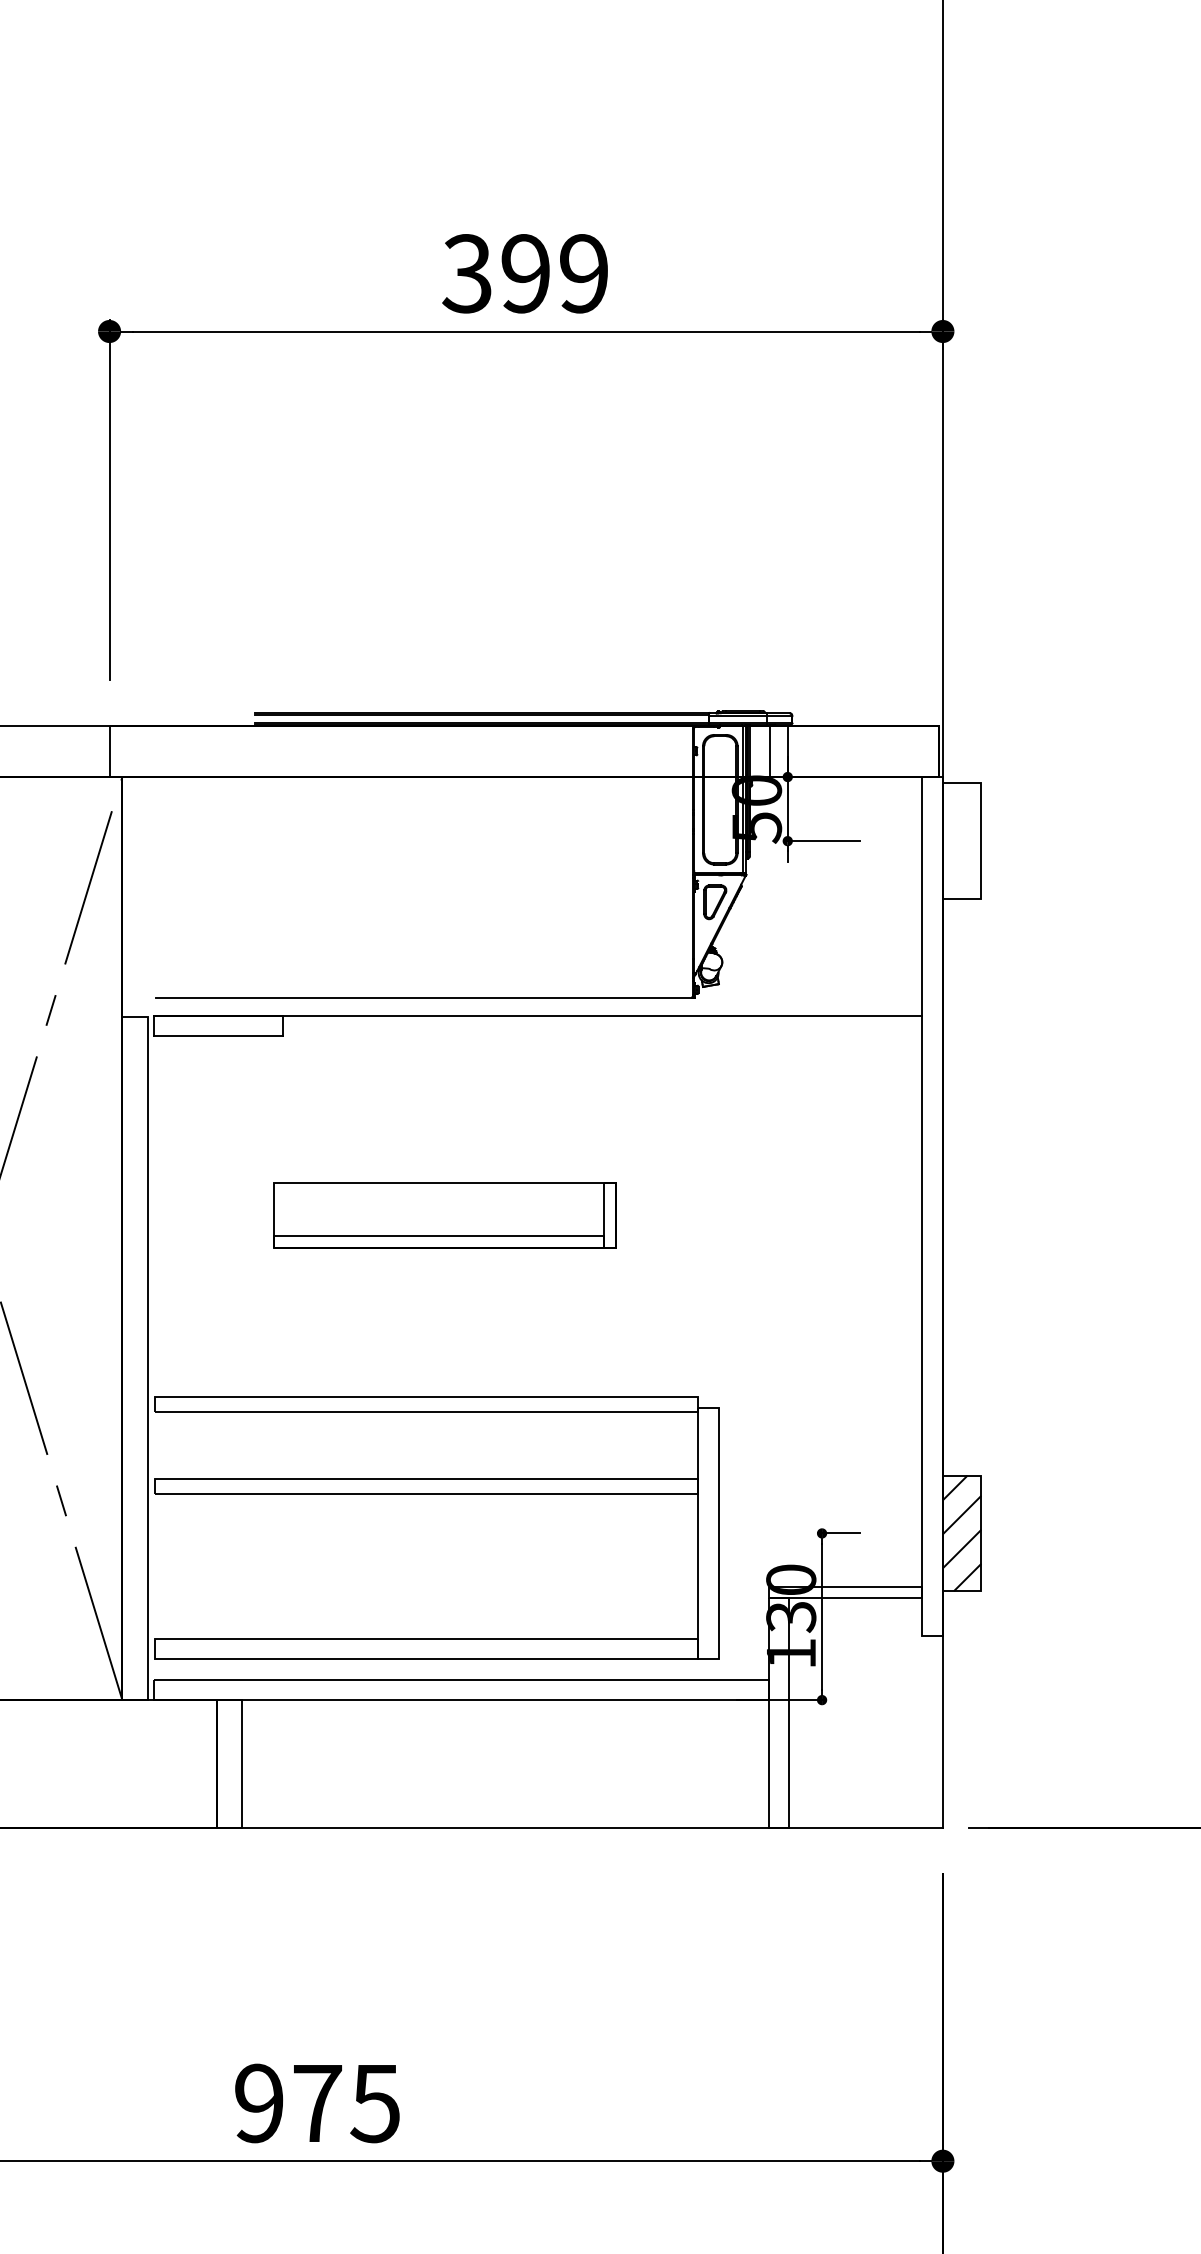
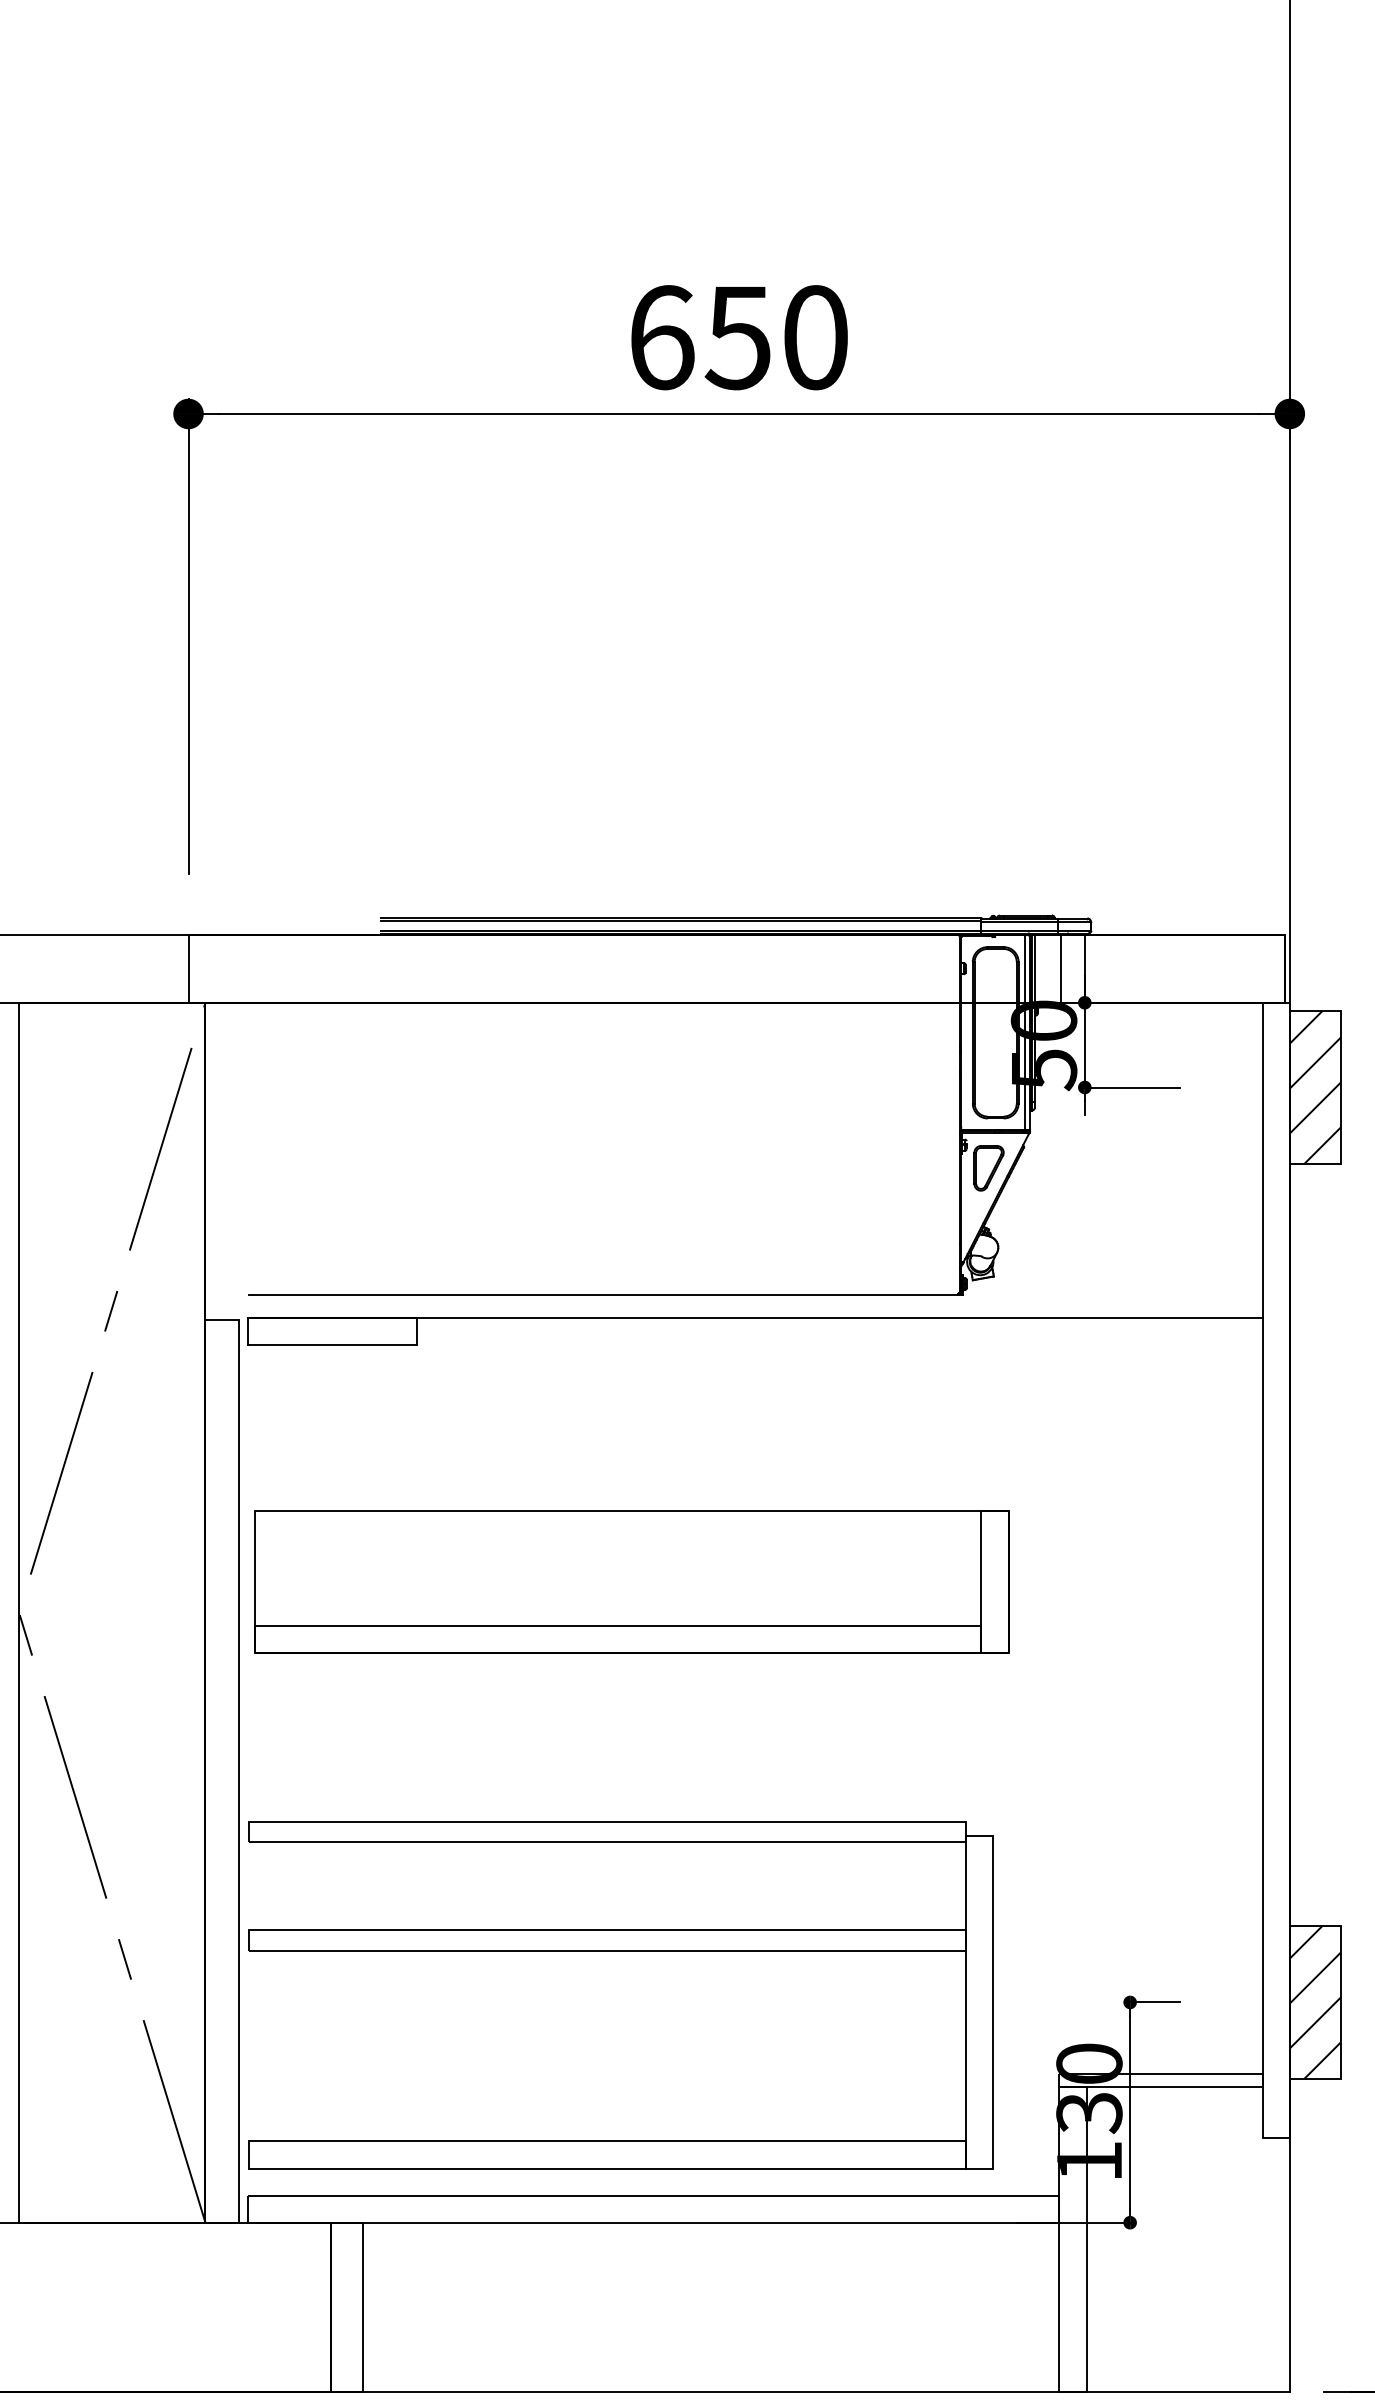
text: (525, 273) -> (738, 337), 399 -> 650
hatch: (961, 840) -> (1314, 1086), added
part: (444, 1215) -> (631, 1582), size x1.67

